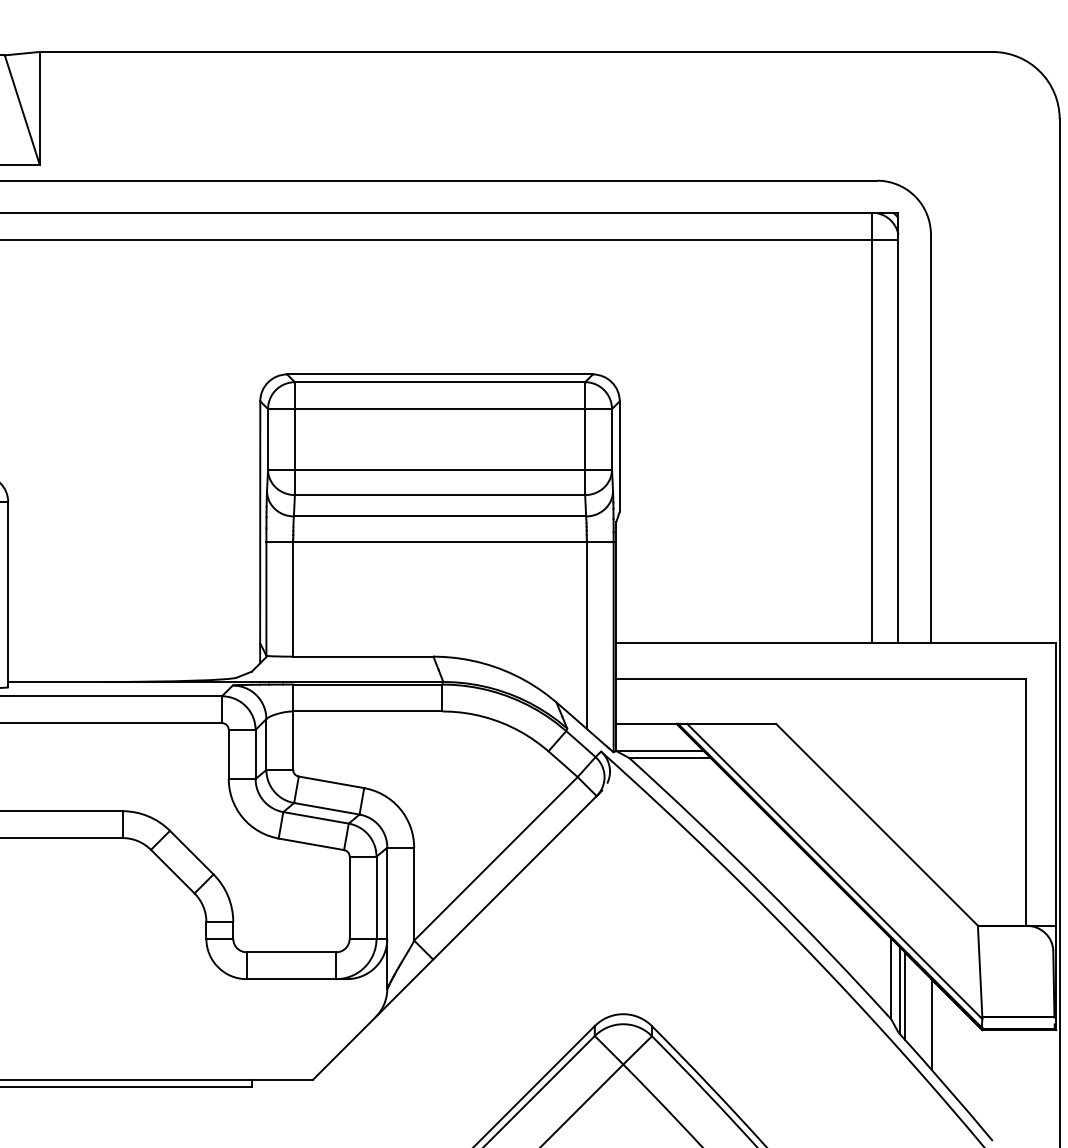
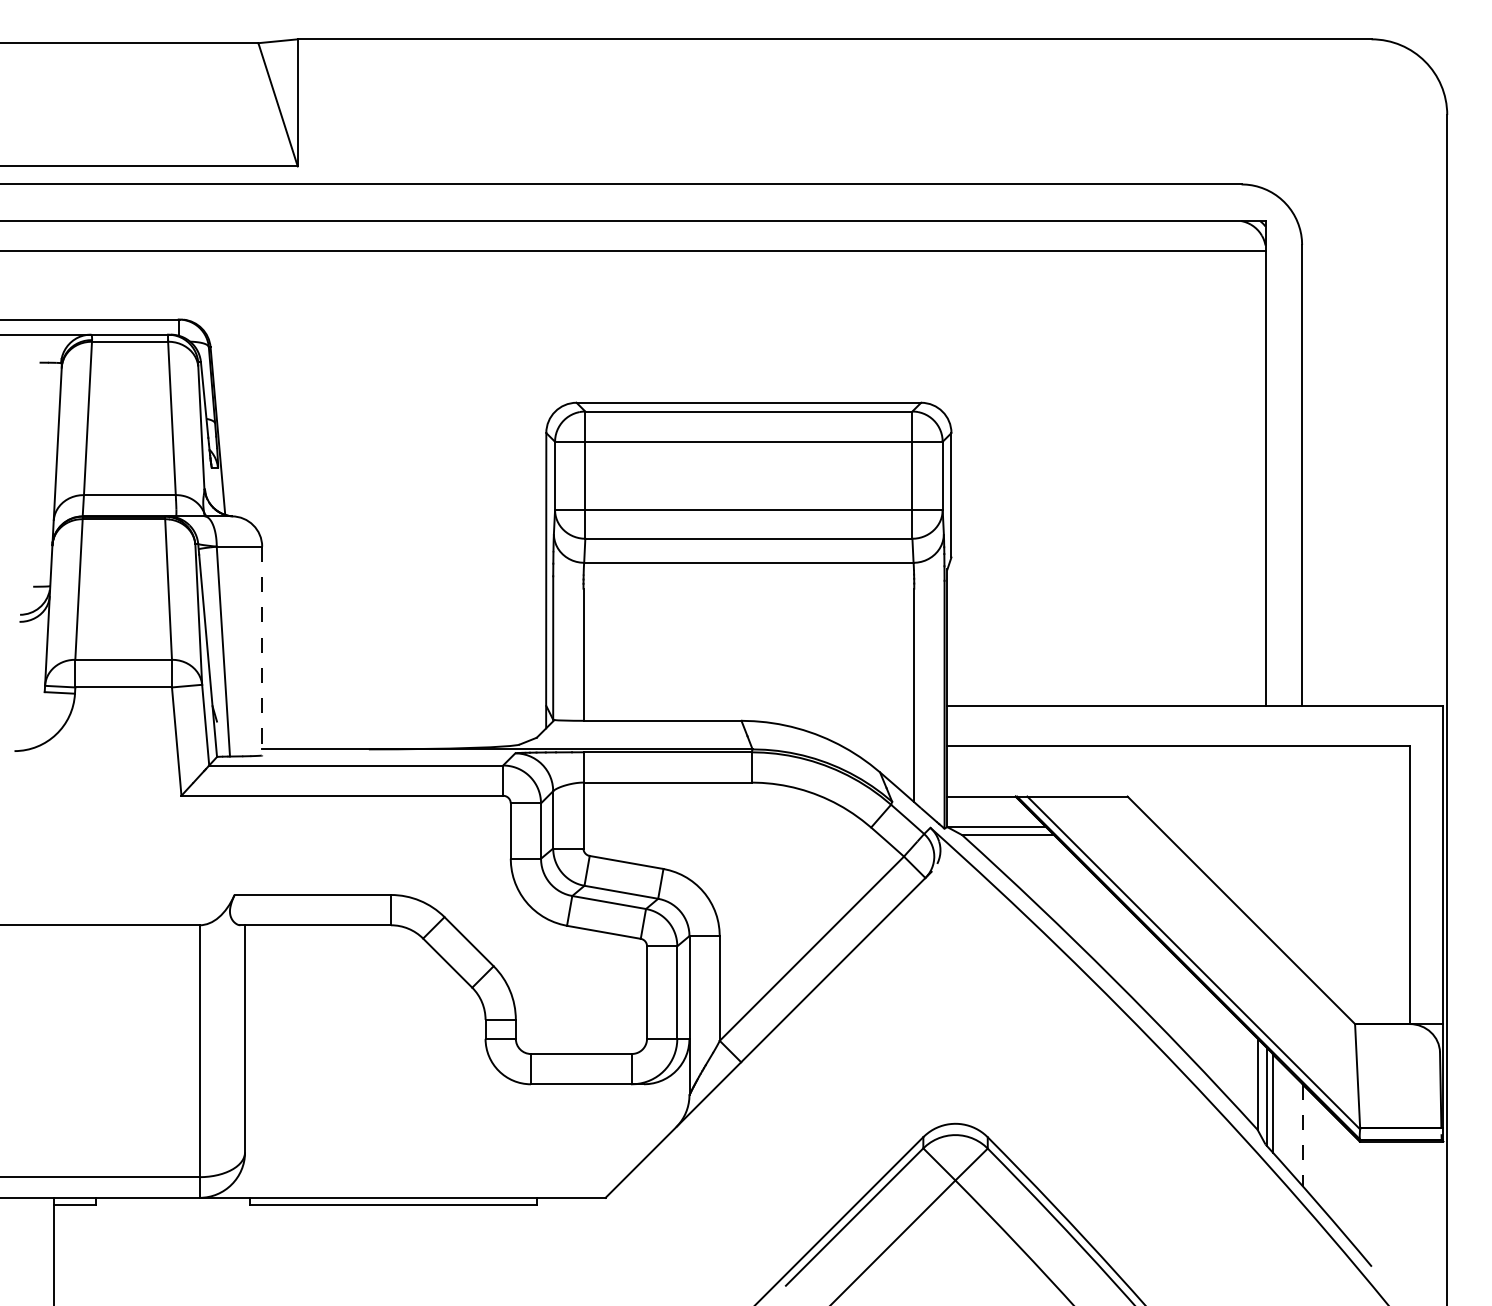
line: (871, 428) -> (1235, 463), removed
line: (439, 541) -> (748, 591), removed
line: (8, 595) -> (262, 651), solid -> dashed
line: (931, 1024) -> (1302, 1135), solid -> dashed

